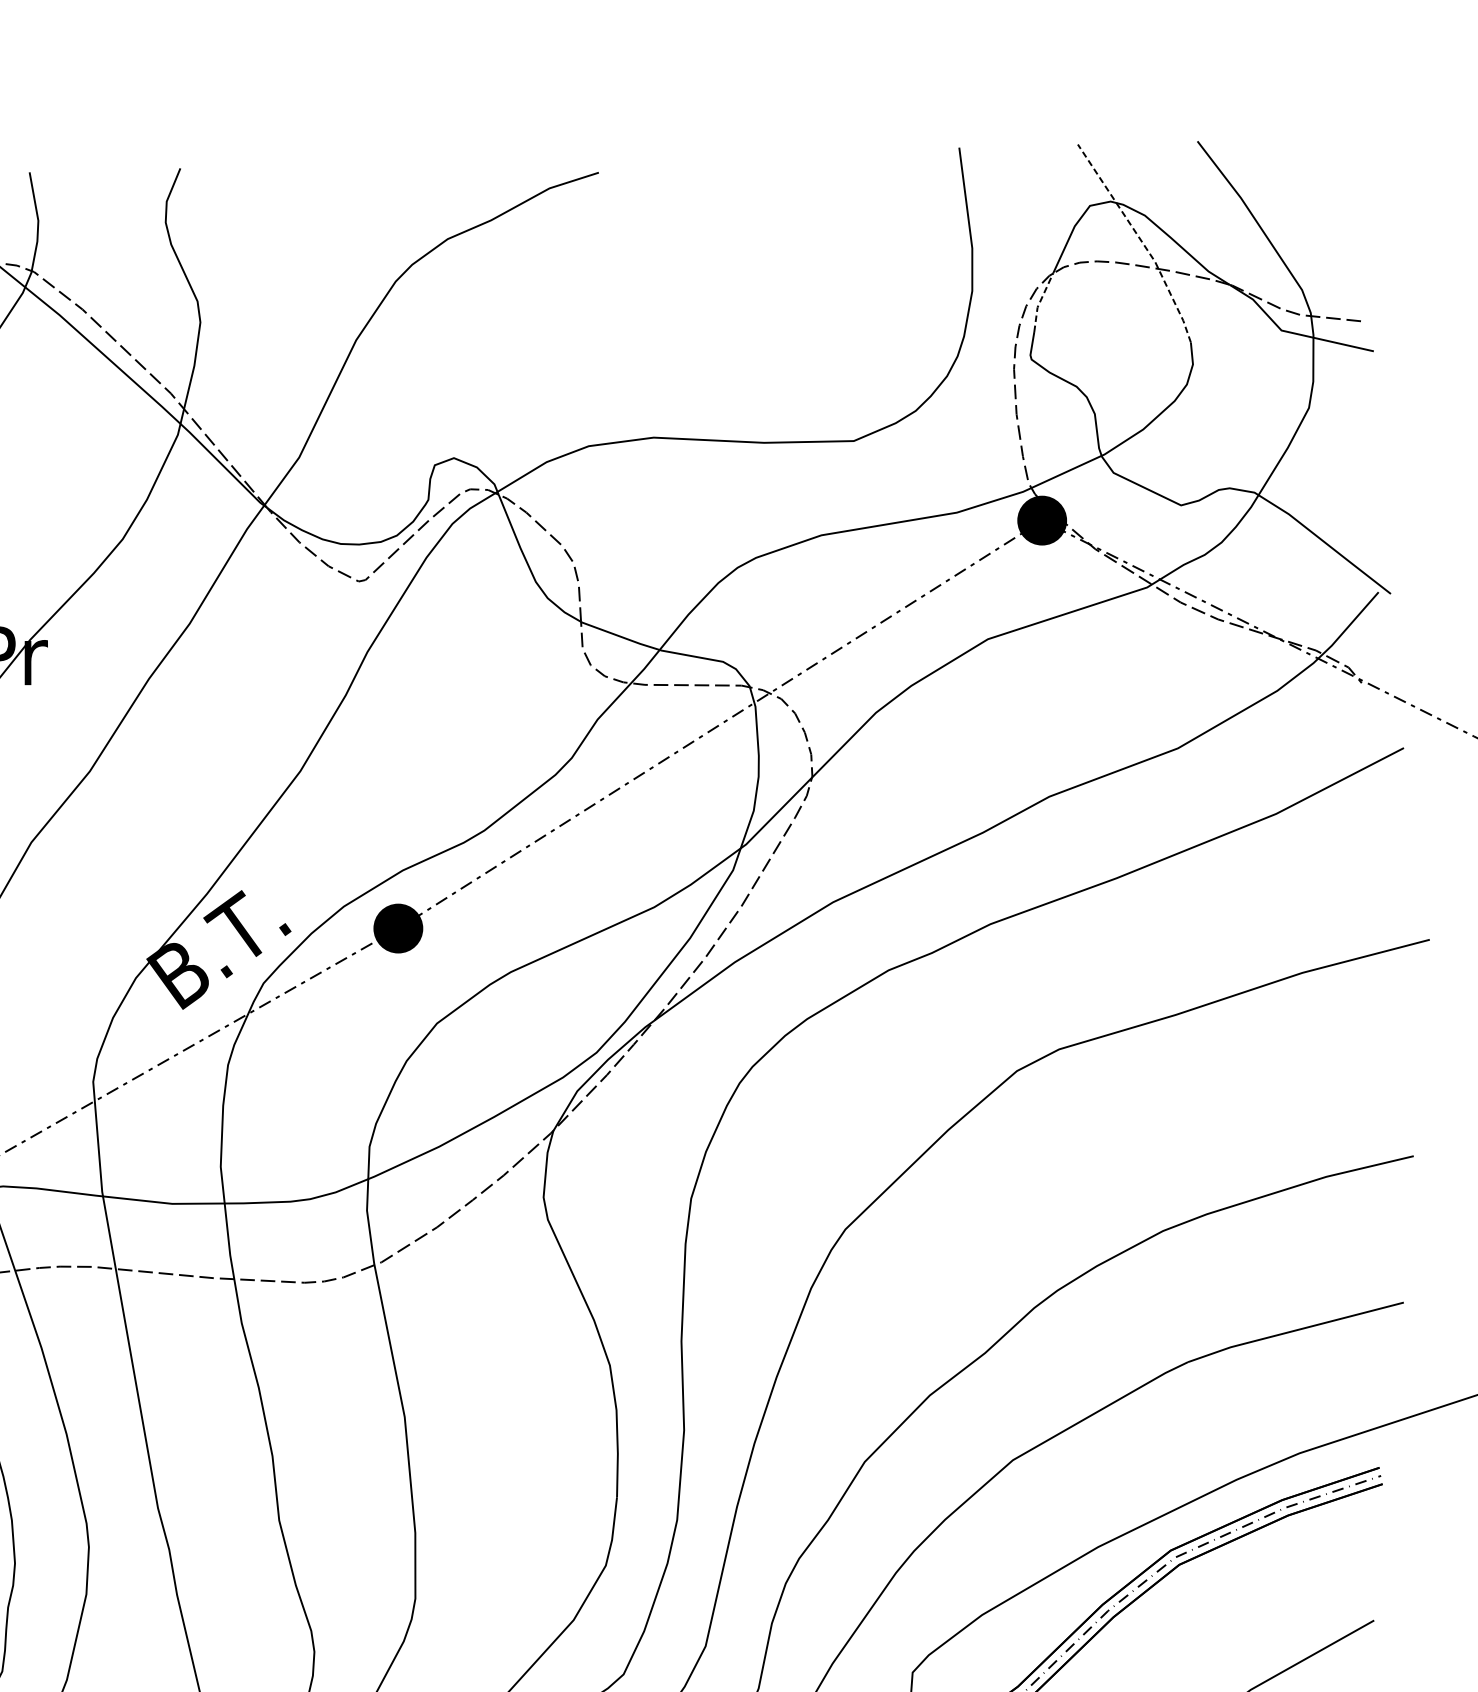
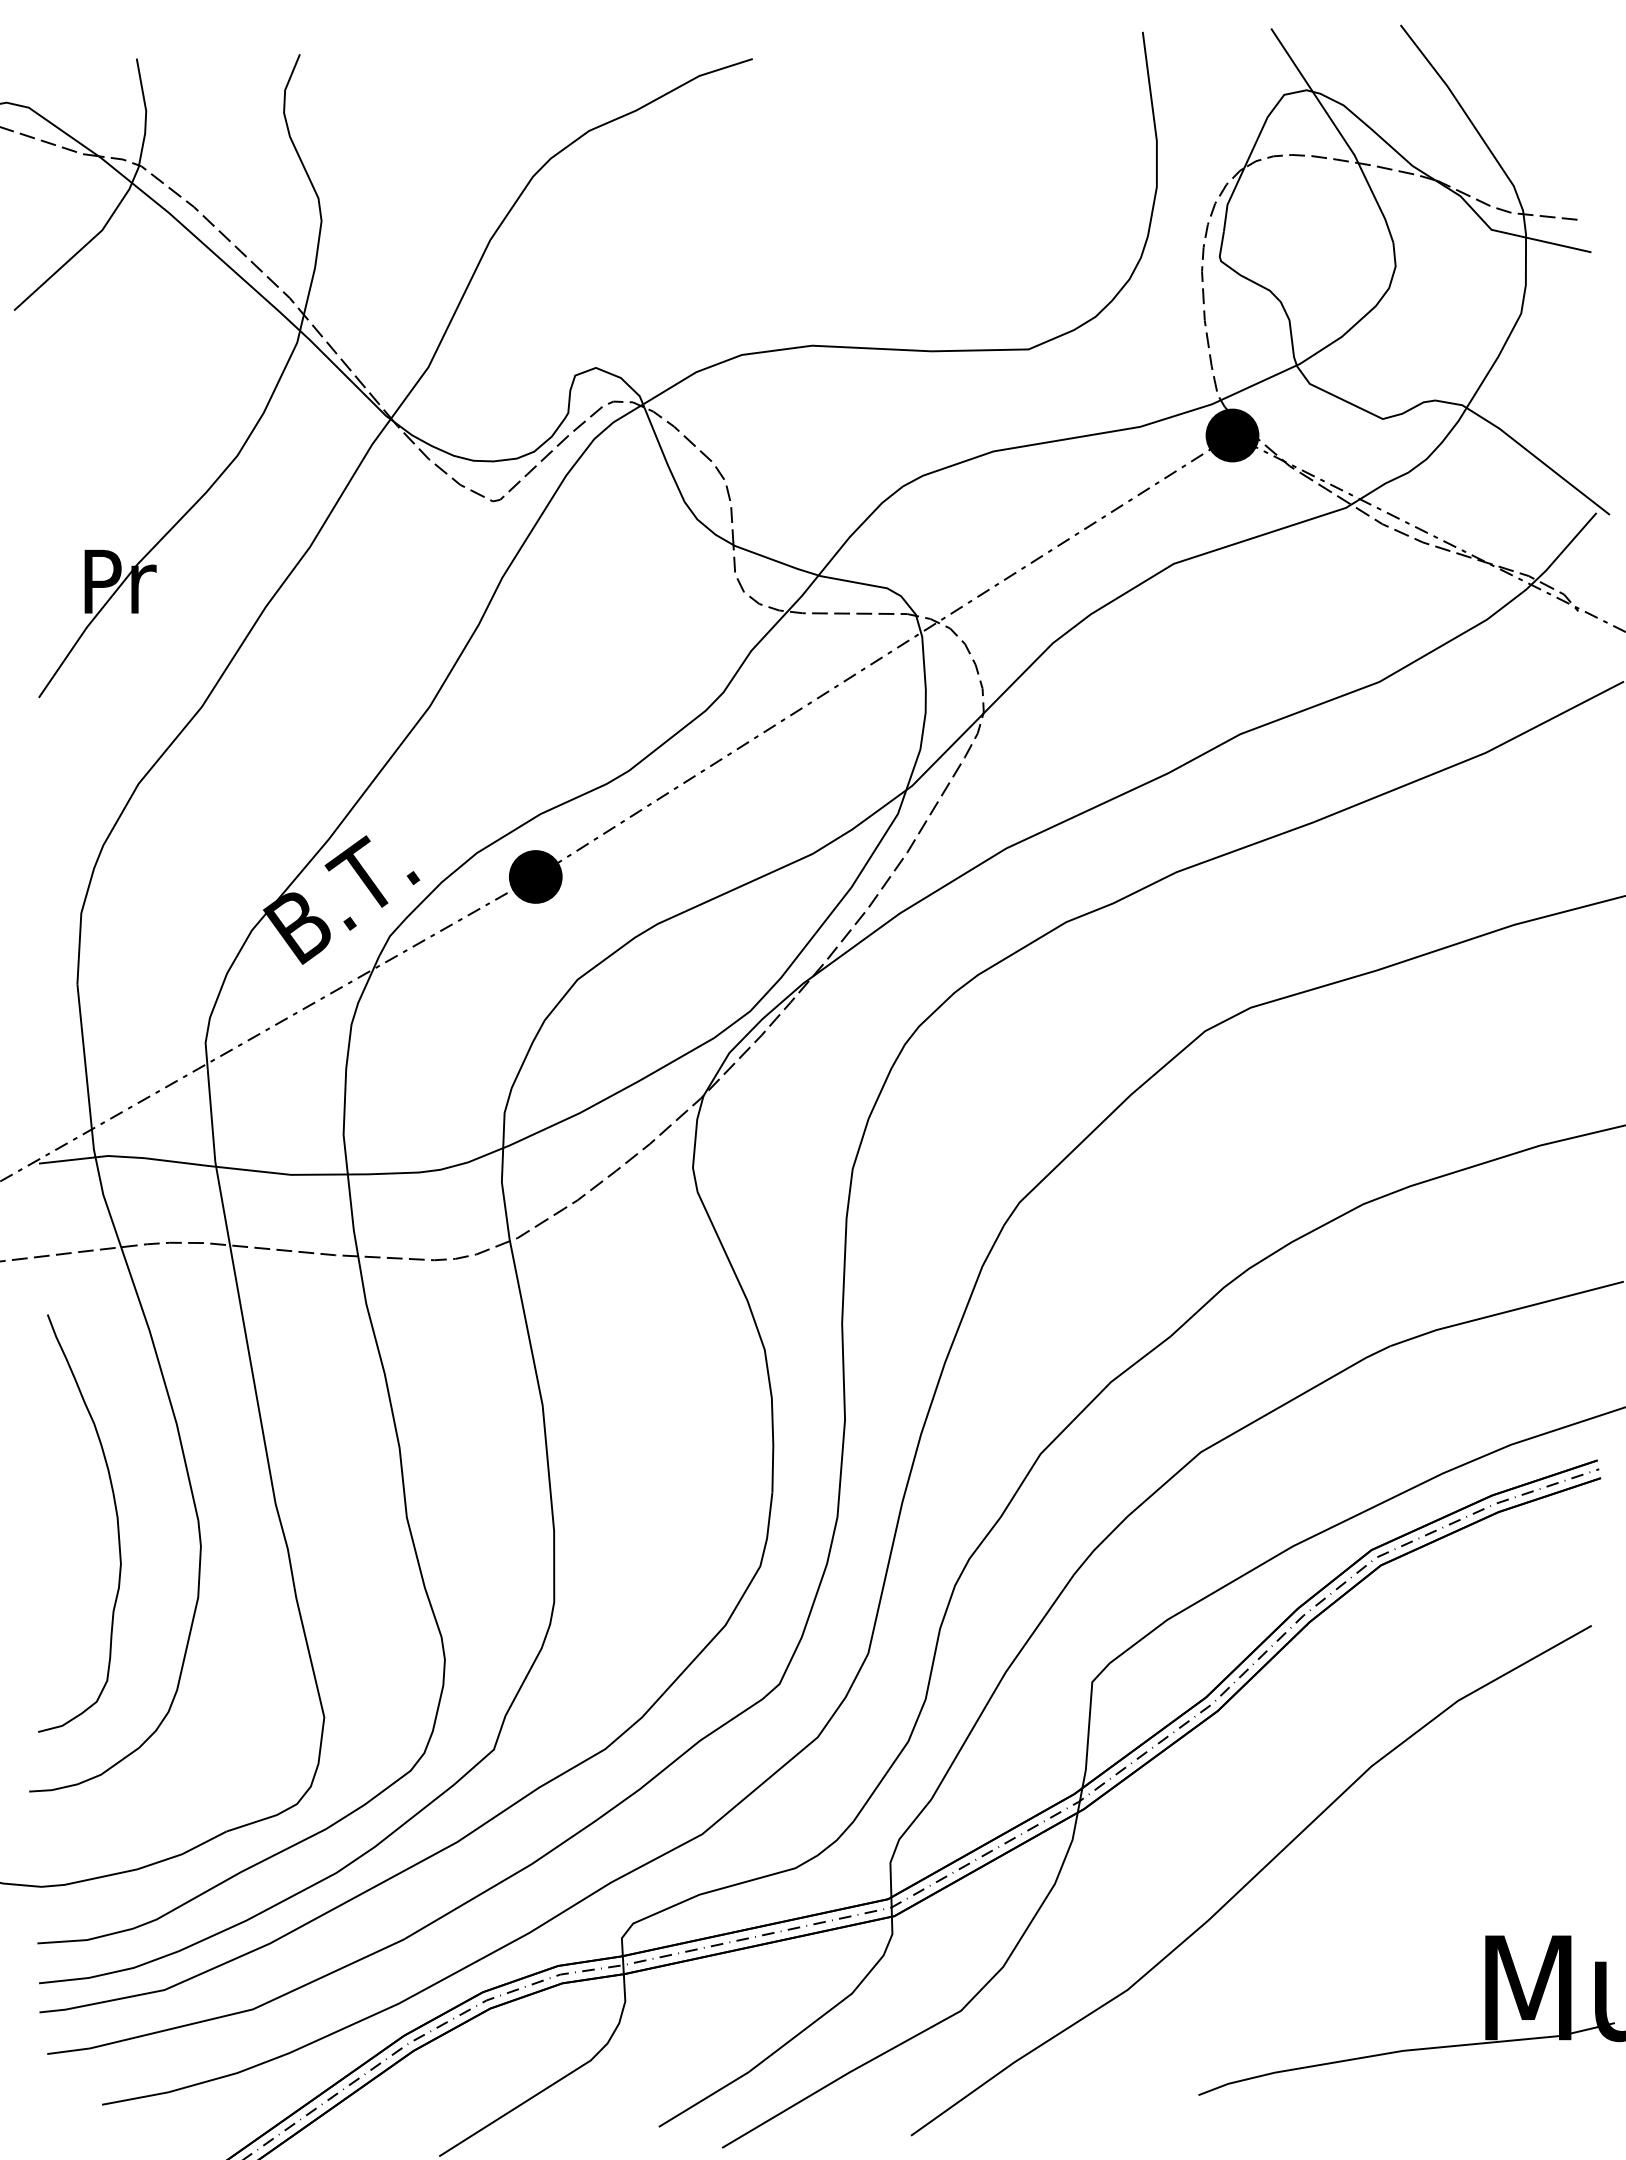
line: (1141, 240) -> (1339, 132), dashed -> solid
line: (1040, 301) -> (1230, 198), dashed -> solid

